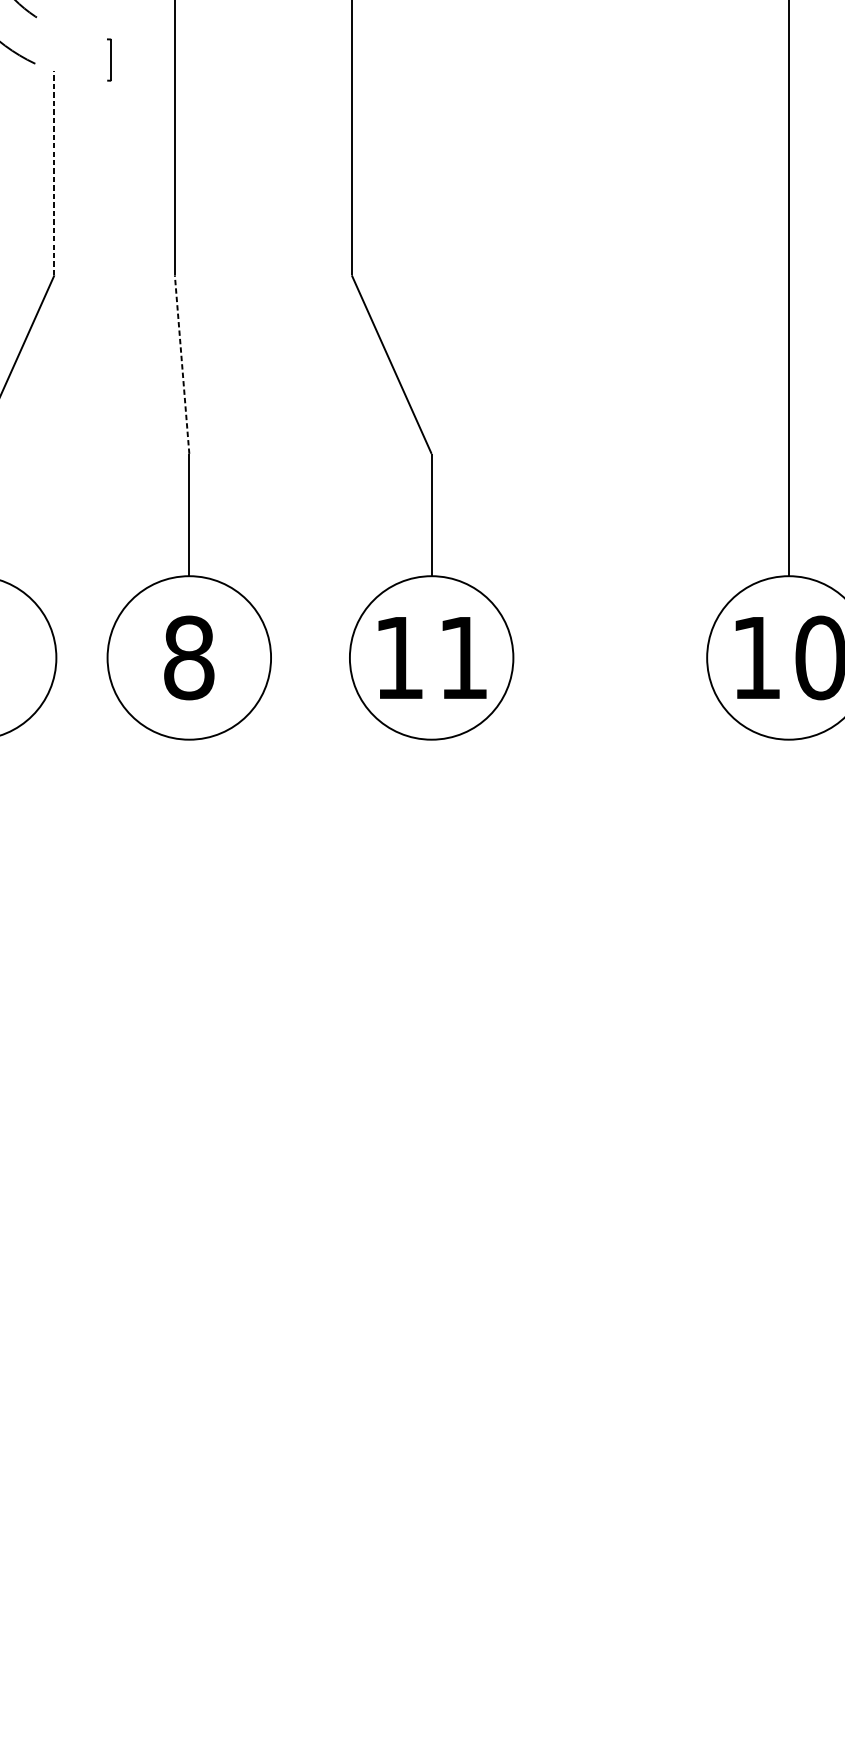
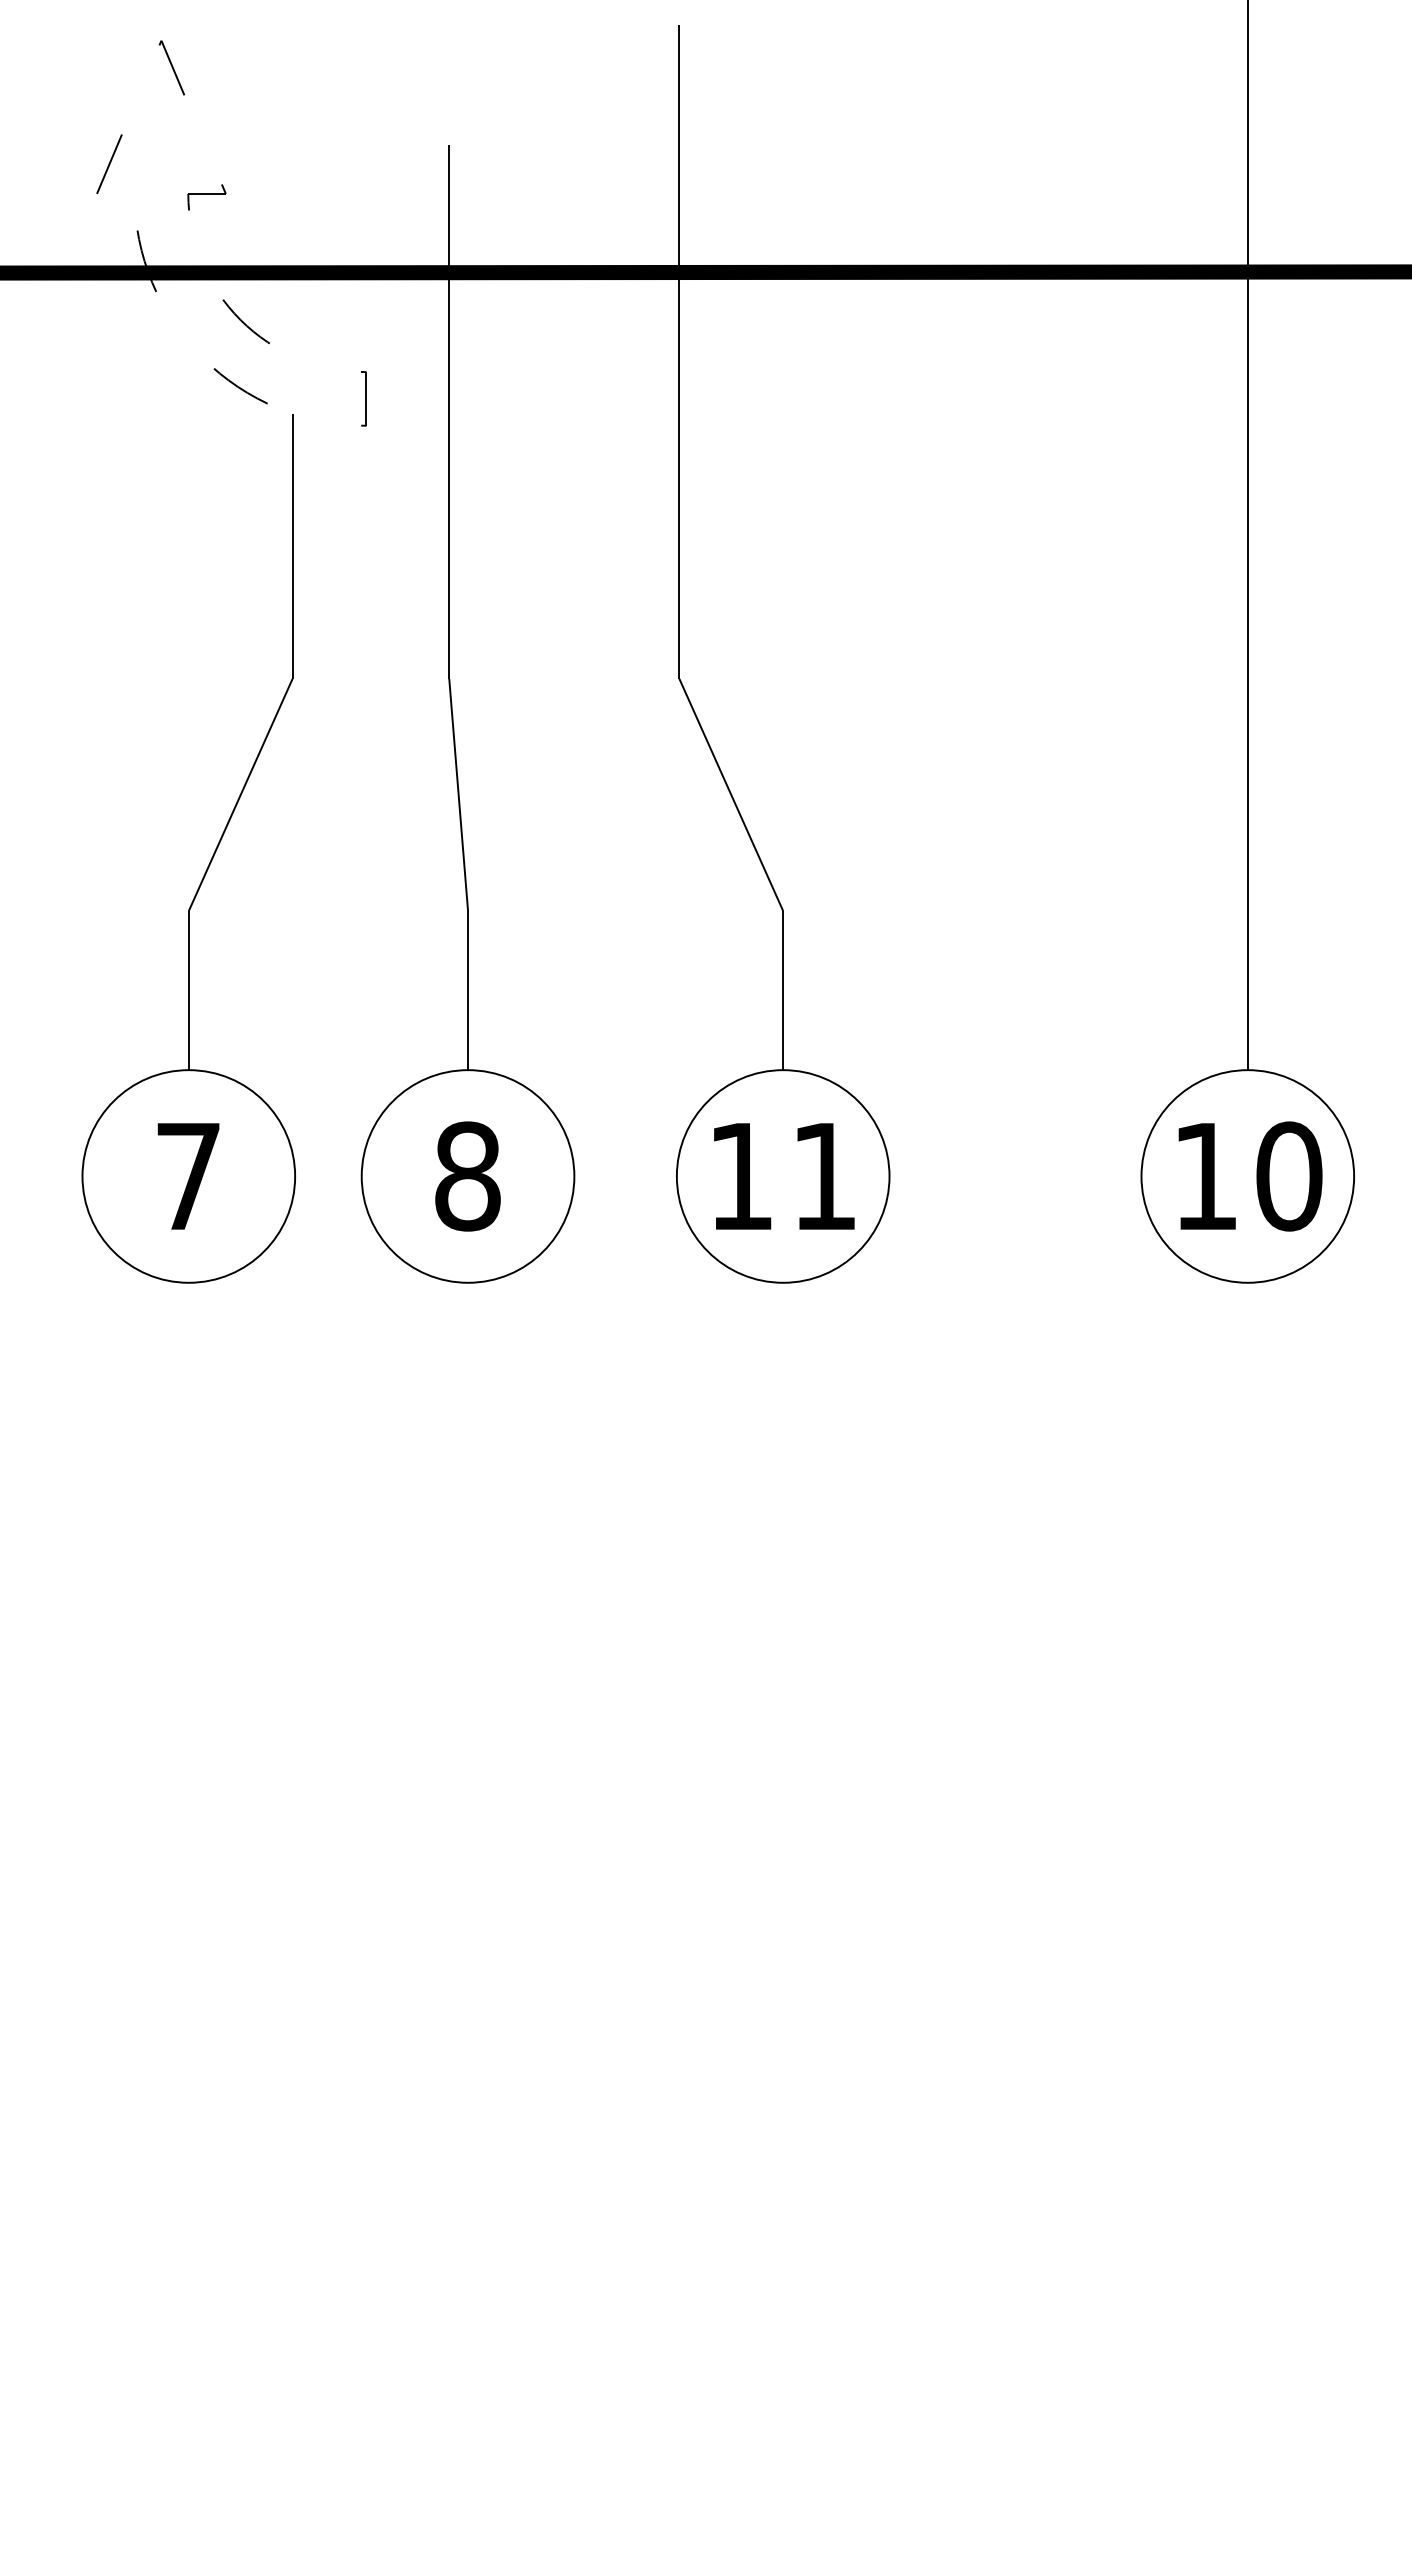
line: (54, 173) -> (292, 546), dashed -> solid
line: (181, 364) -> (458, 794), dashed -> solid

